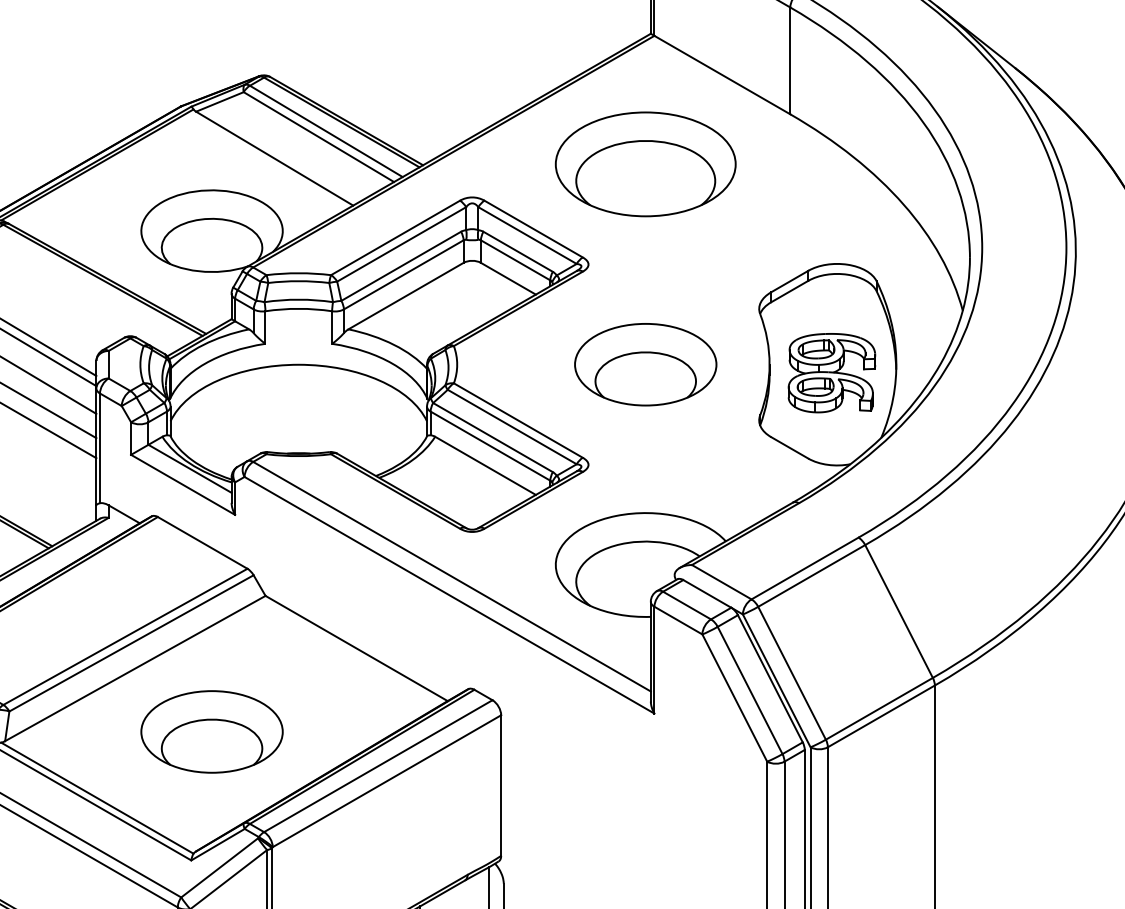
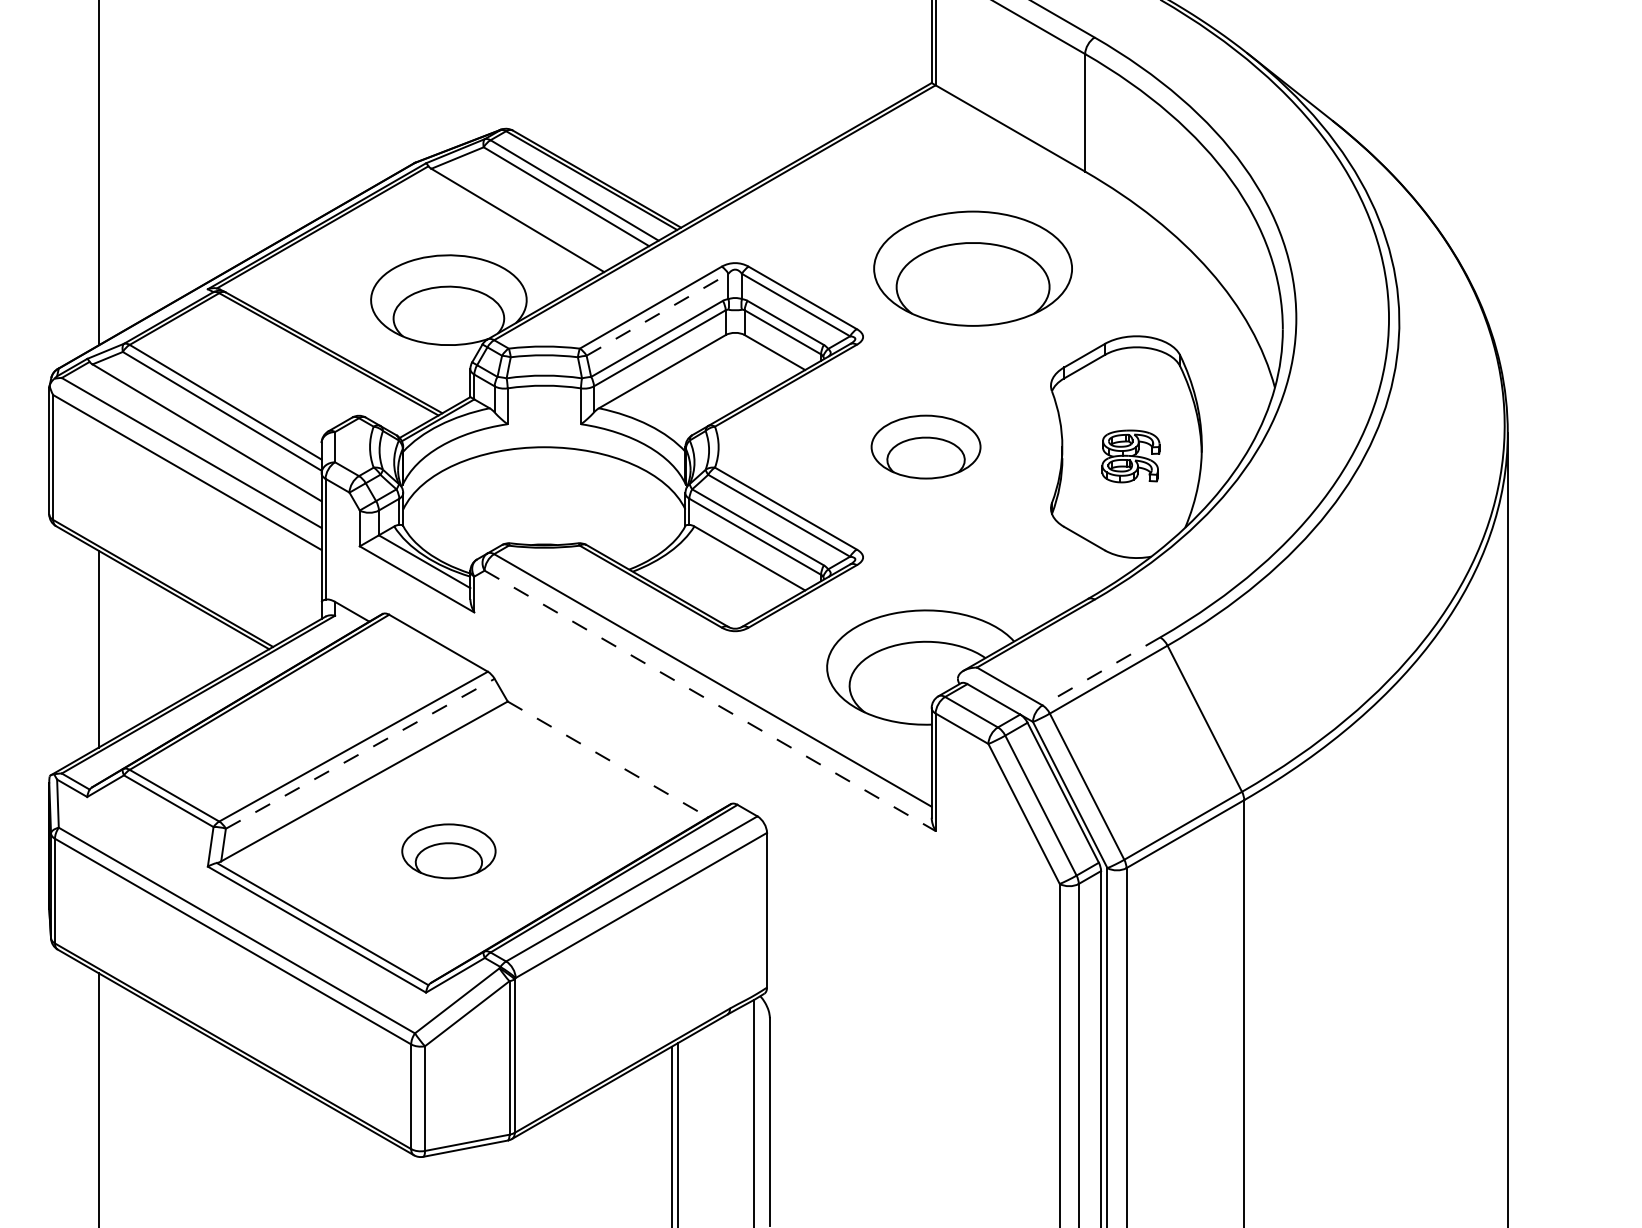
part: (645, 164) -> (972, 268), moved
line: (401, 244) -> (657, 314), solid -> dashed
part: (645, 364) -> (925, 446), size x0.7
part: (831, 373) -> (1130, 456), size x0.6
line: (805, 568) -> (1101, 671), solid -> dashed
line: (449, 595) -> (710, 701), solid -> dashed
line: (131, 643) -> (360, 753), solid -> dashed
line: (356, 648) -> (607, 759), solid -> dashed
part: (211, 732) -> (448, 851), size x0.6

